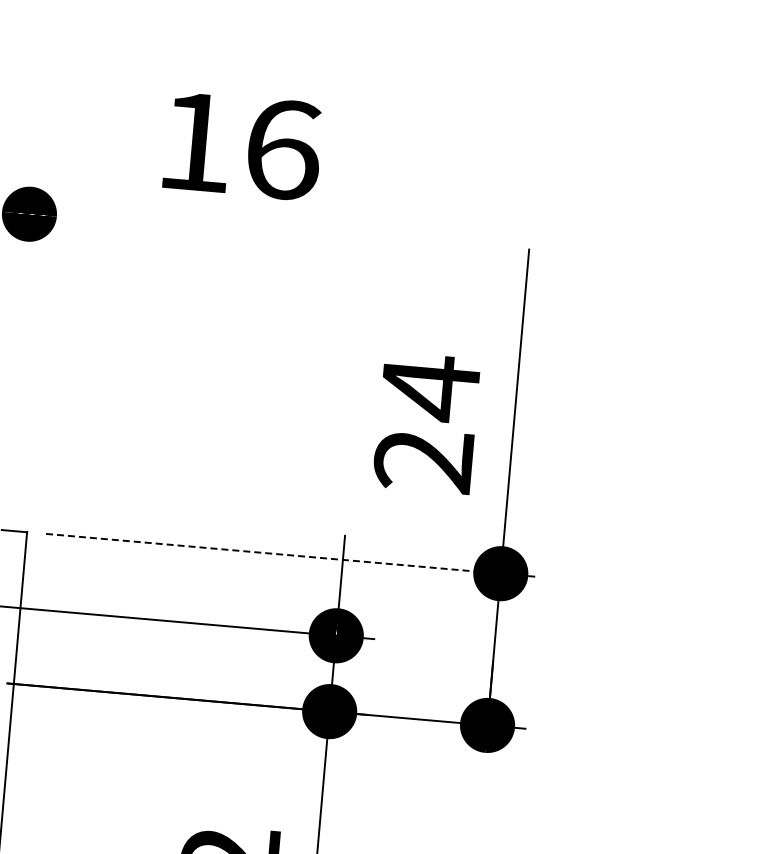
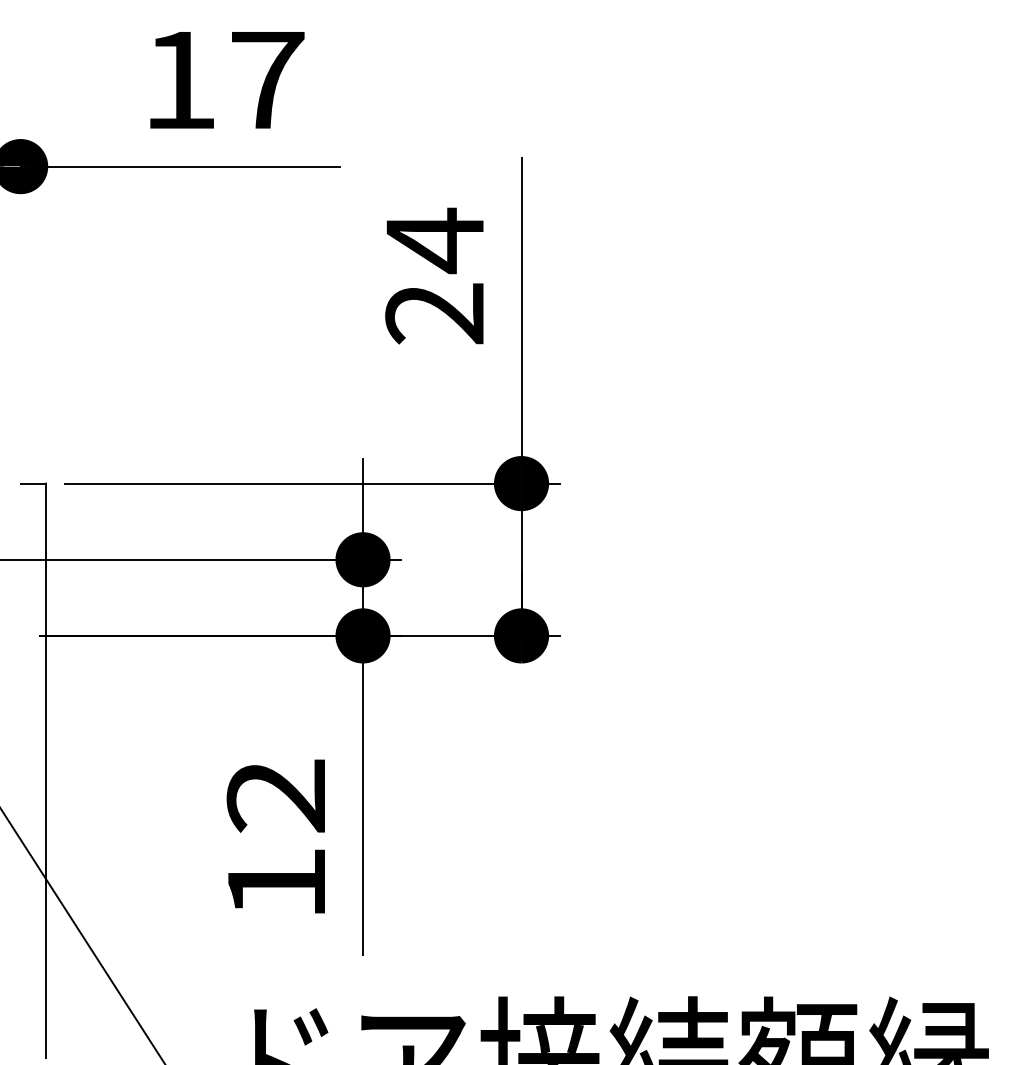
text: (283, 150) -> (268, 80), 16 -> 17
line: (187, 227) -> (179, 166), added
text: (426, 422) -> (434, 275), moved
line: (292, 555) -> (312, 483), dashed -> solid

